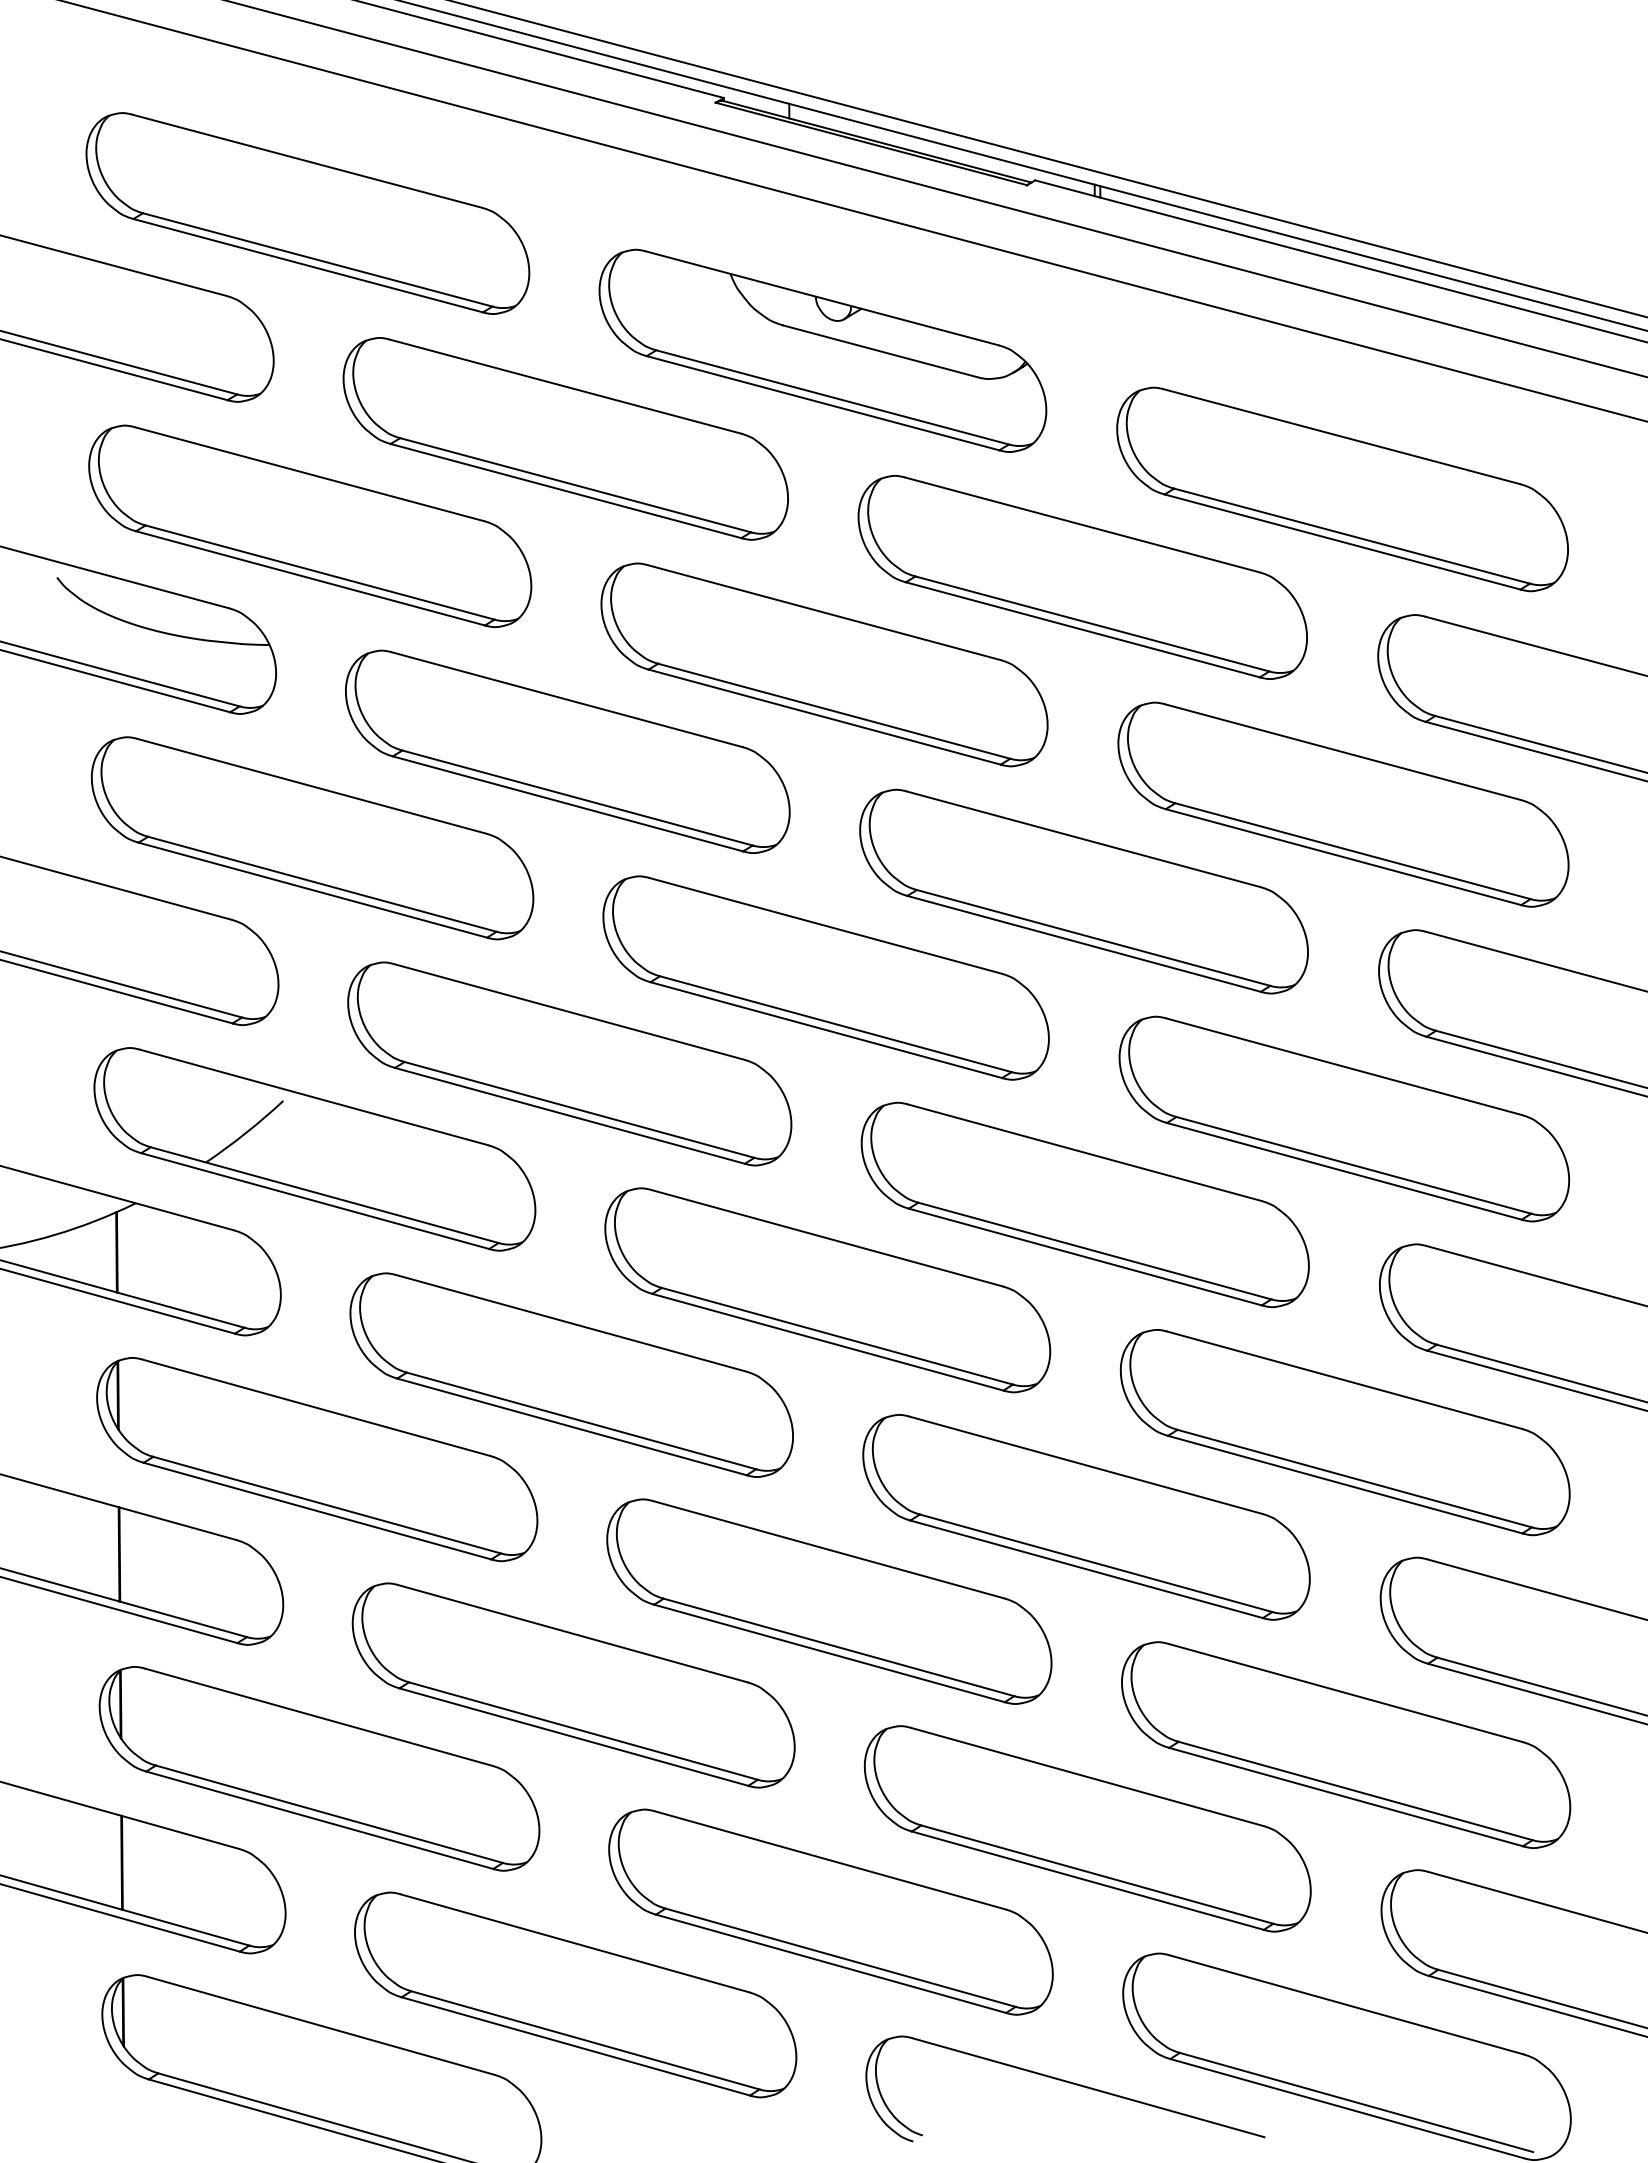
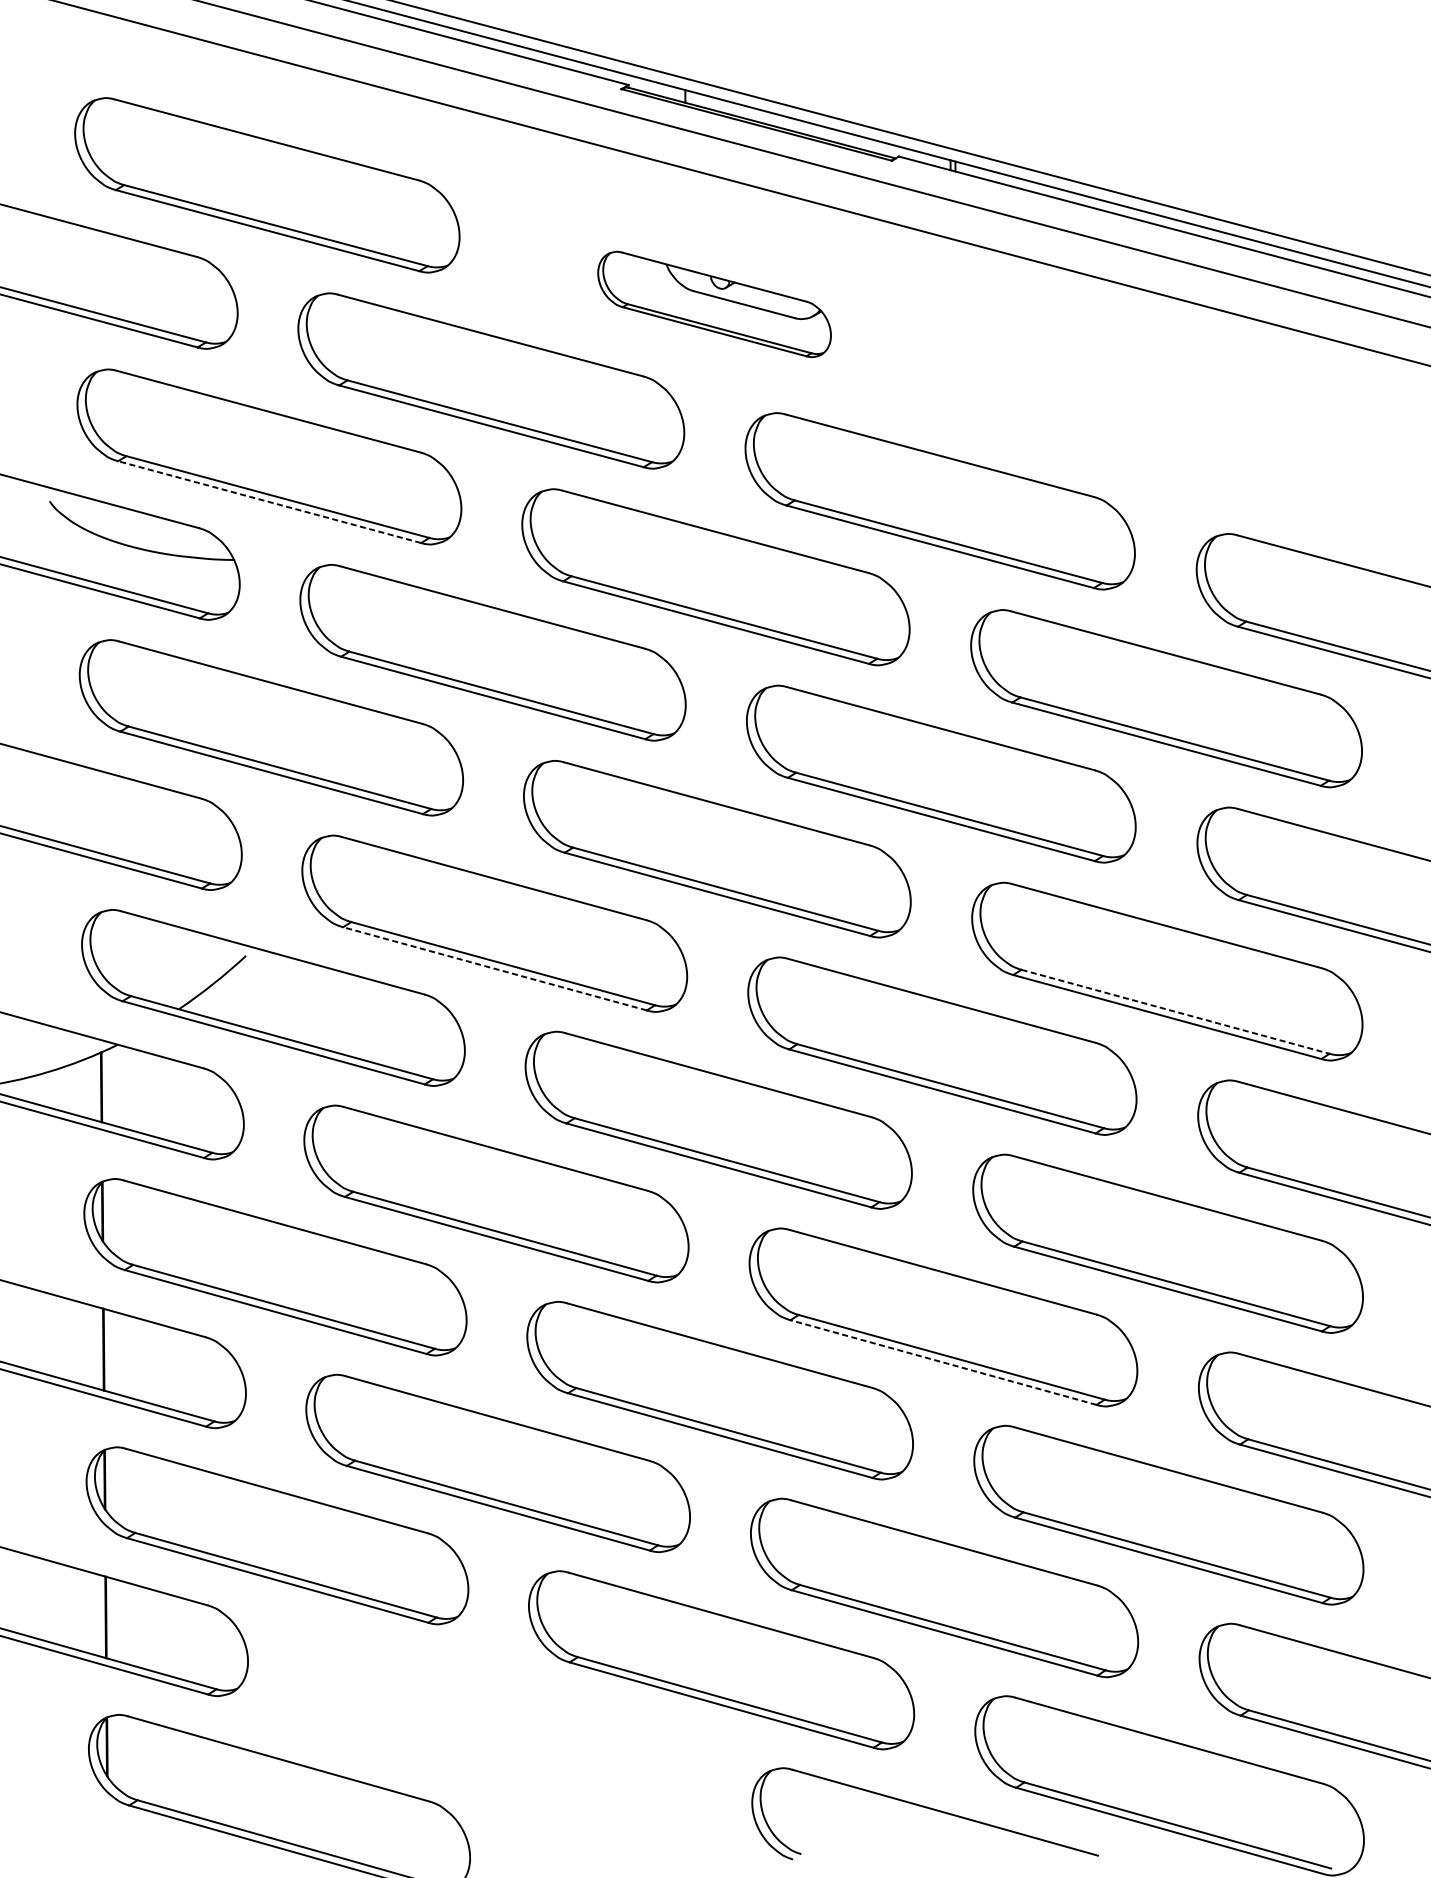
part: (822, 350) -> (714, 304), size x0.6
part: (1342, 489) -> (1165, 424), removed
line: (310, 578) -> (269, 502), solid -> dashed
line: (569, 1115) -> (494, 968), solid -> dashed
line: (1353, 1165) -> (1175, 1011), solid -> dashed
line: (1086, 1569) -> (943, 1362), solid -> dashed
part: (575, 1994) -> (499, 1731), removed

